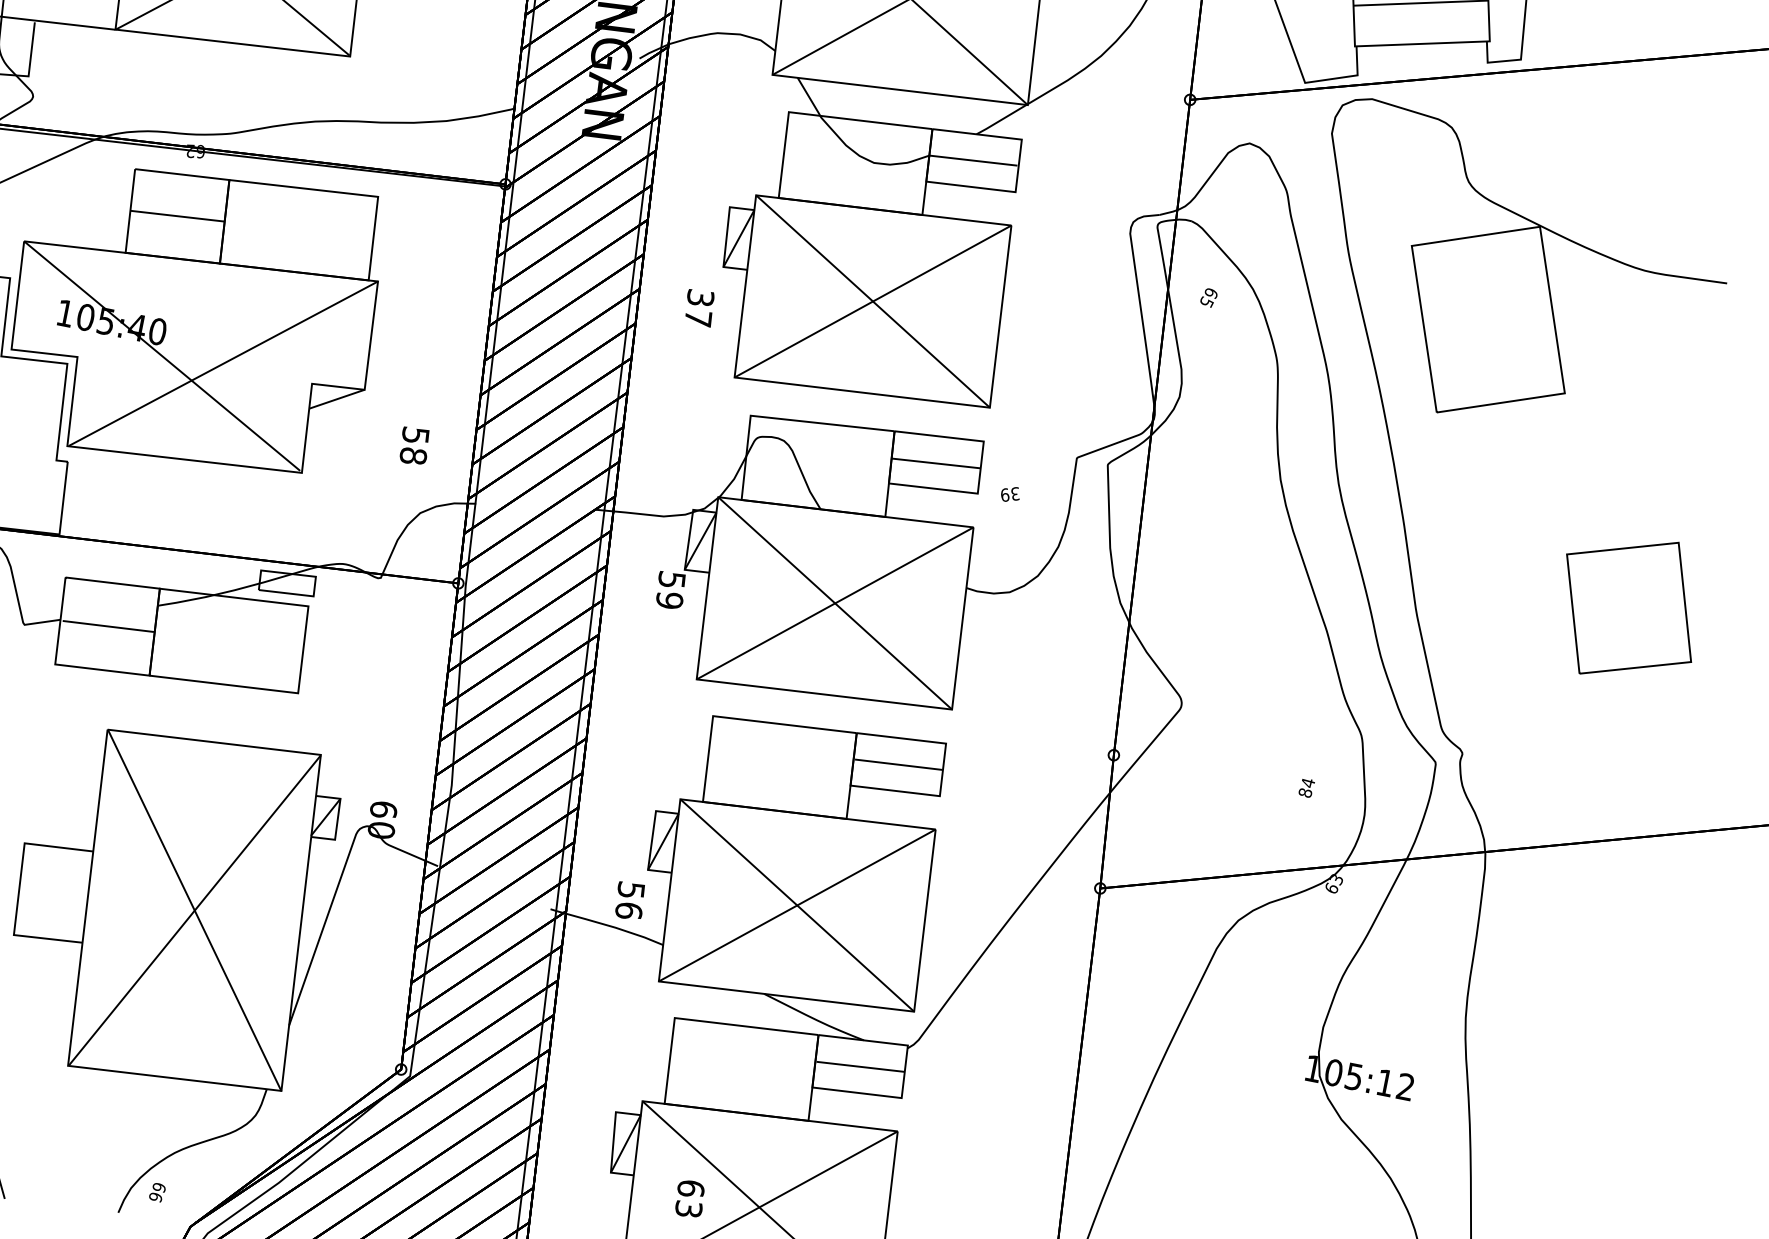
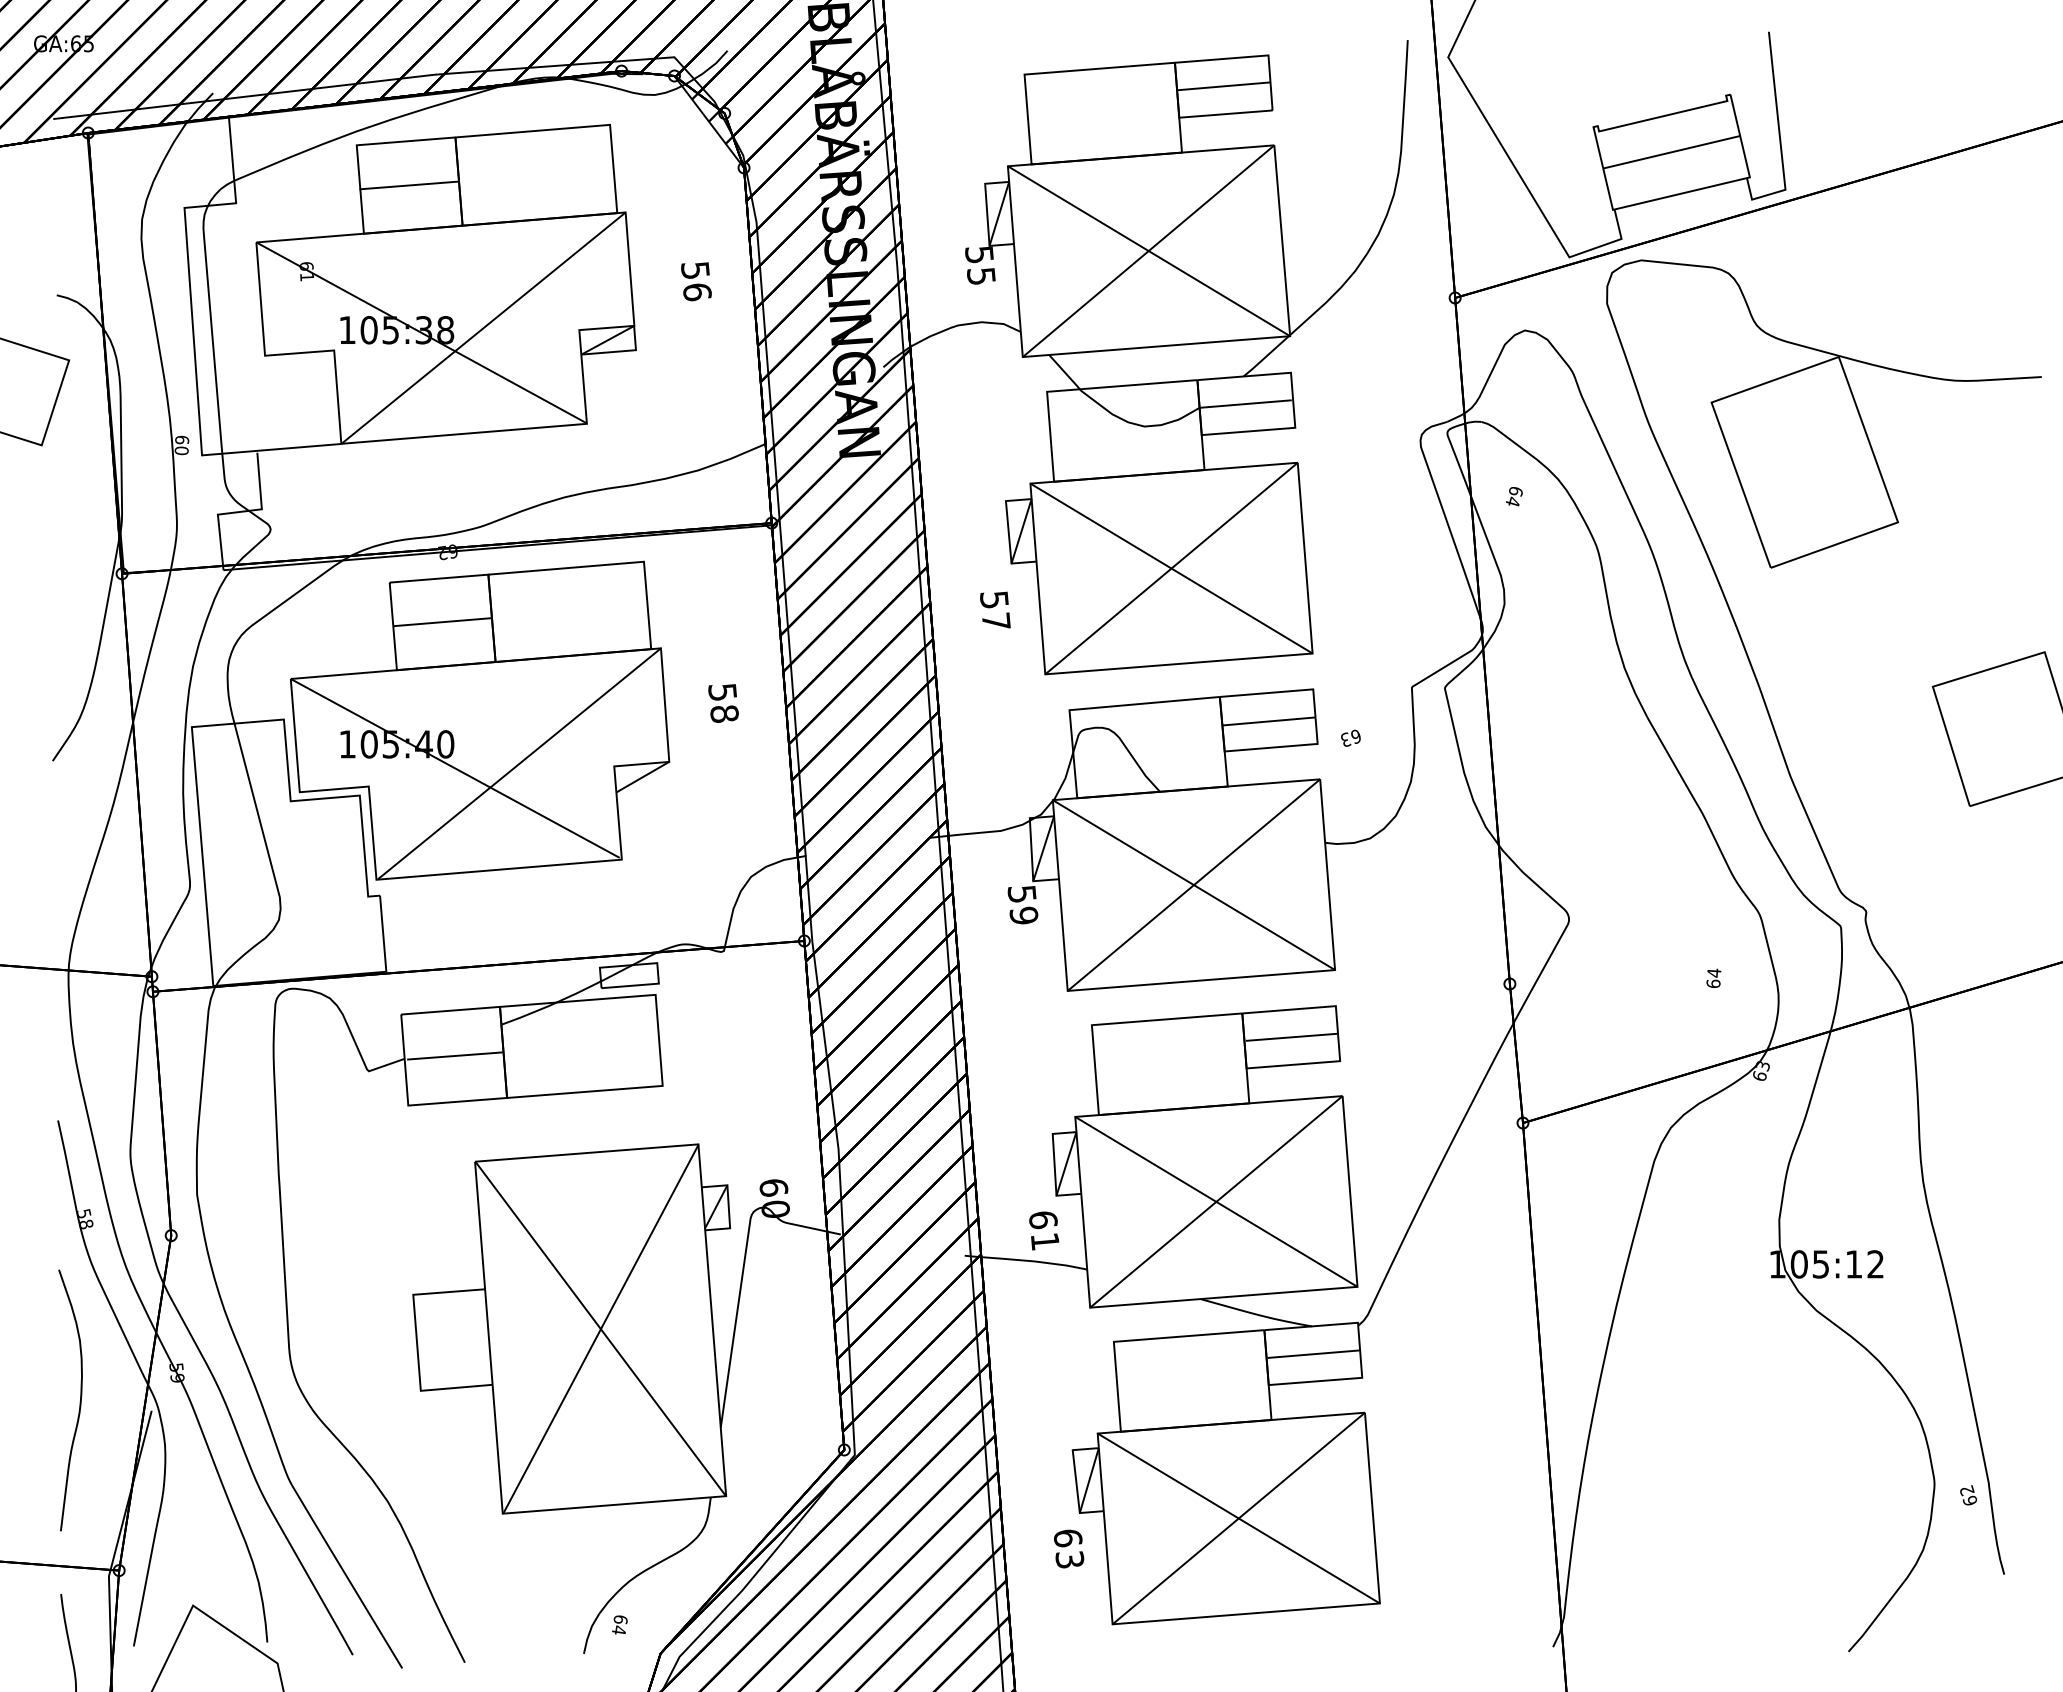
text: (700, 297) -> (994, 599), 37 -> 57
text: (1206, 301) -> (1512, 501), 65 -> 64
text: (414, 446) -> (723, 703), moved
text: (1010, 493) -> (1351, 737), 39 -> 63
text: (1305, 792) -> (1713, 983), 84 -> 64
text: (630, 900) -> (1044, 1230), 56 -> 61
text: (156, 1196) -> (619, 1629), 66 -> 64
text: (690, 1198) -> (1069, 1548), moved

